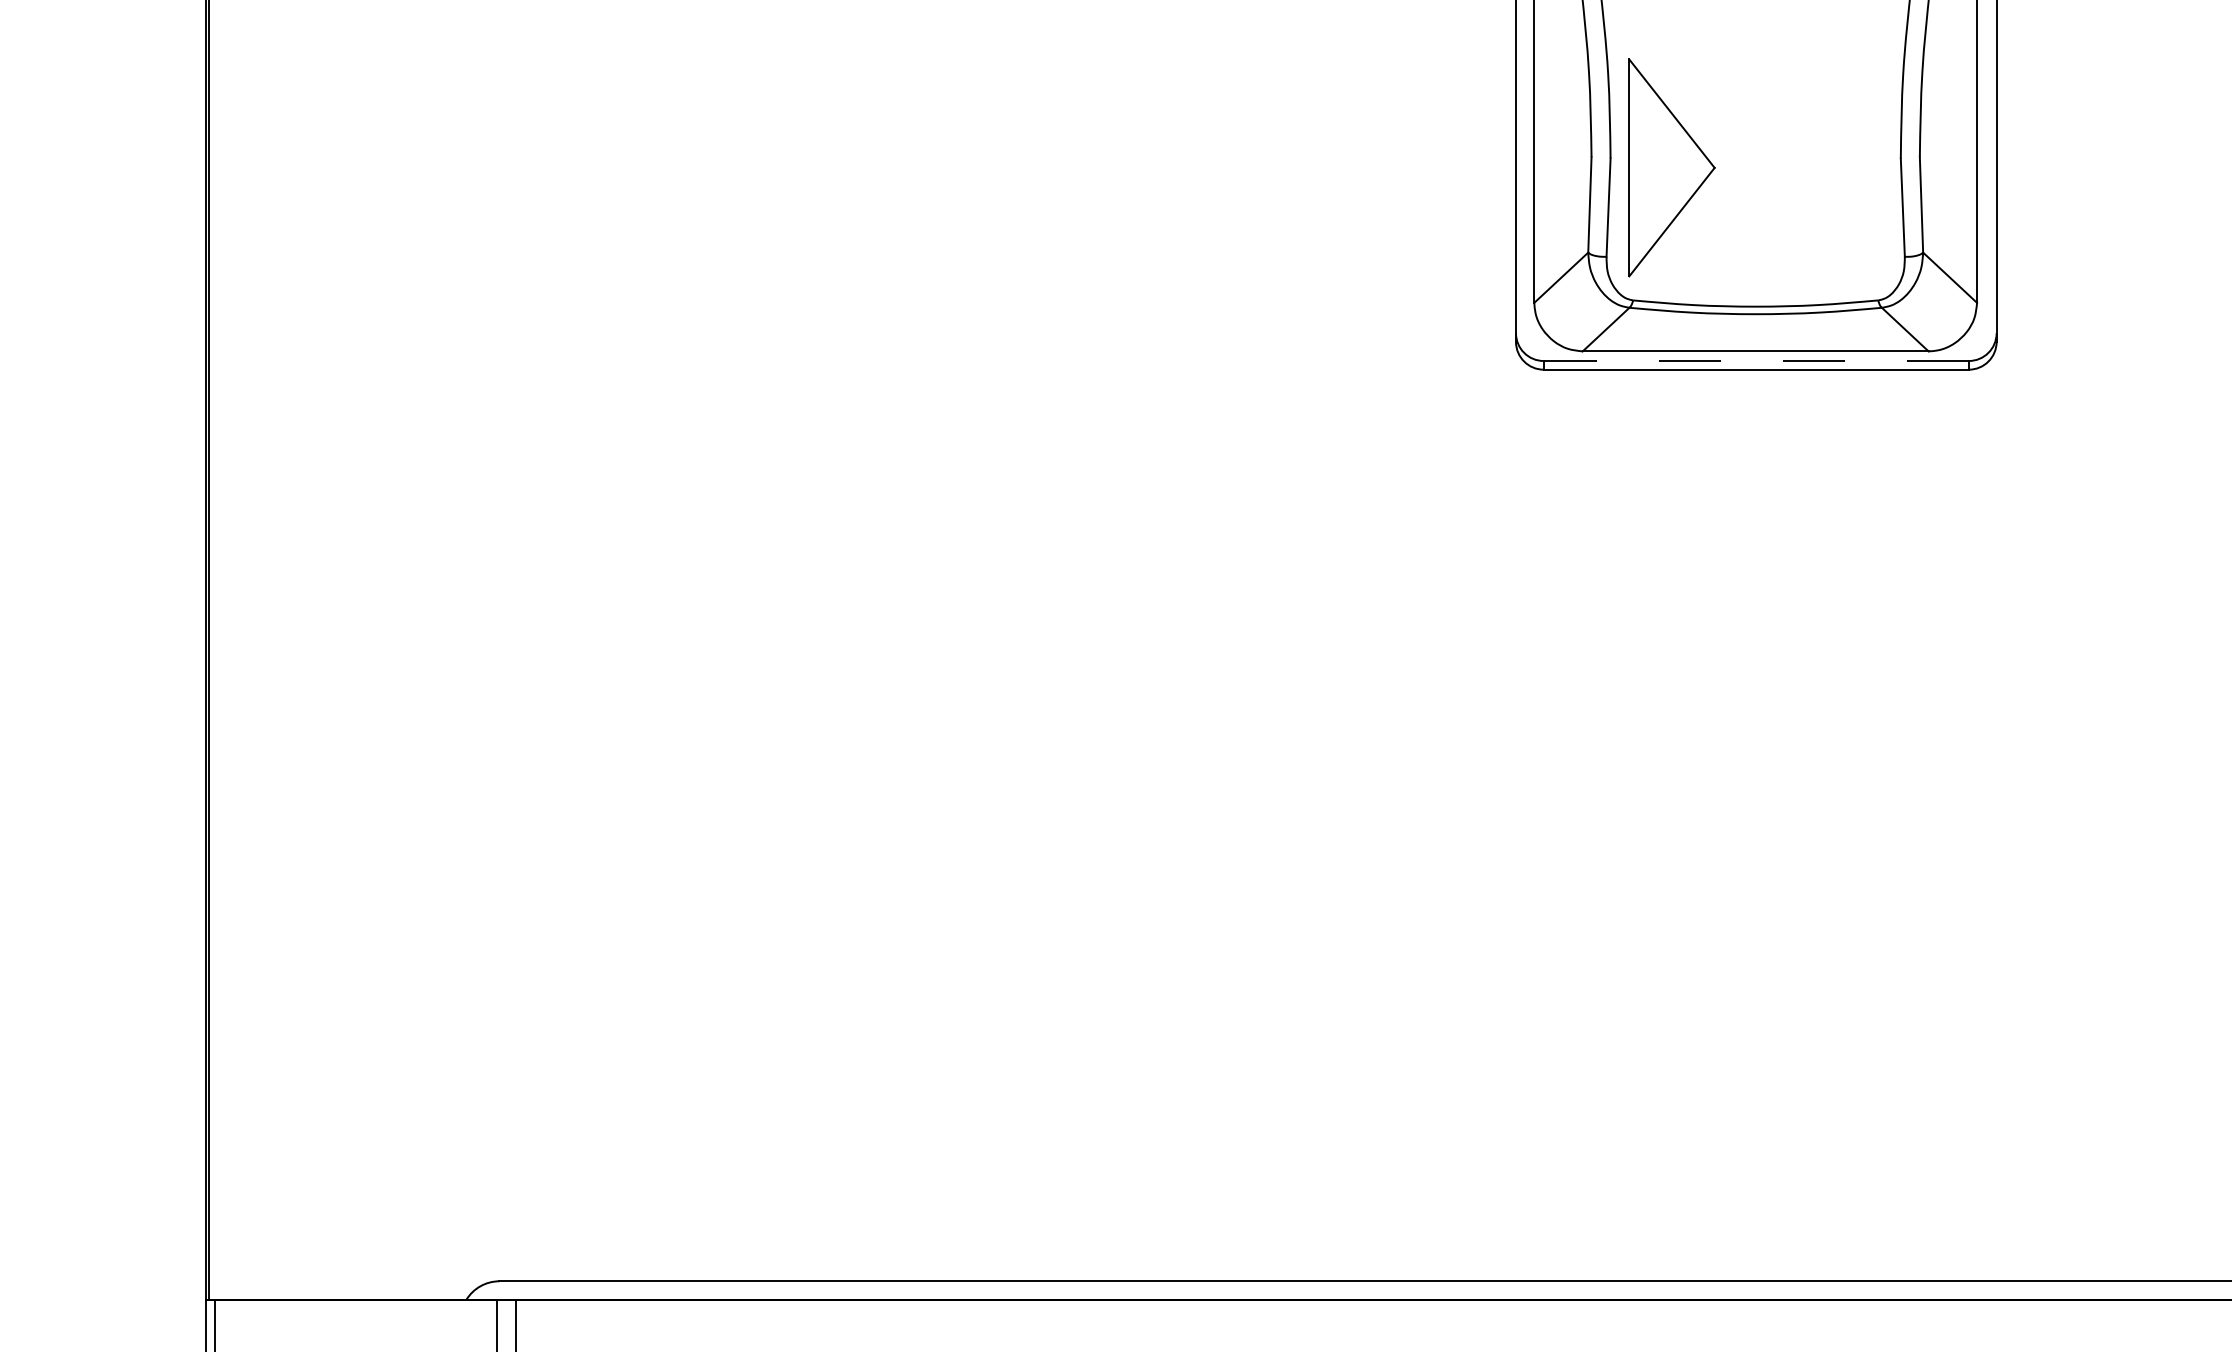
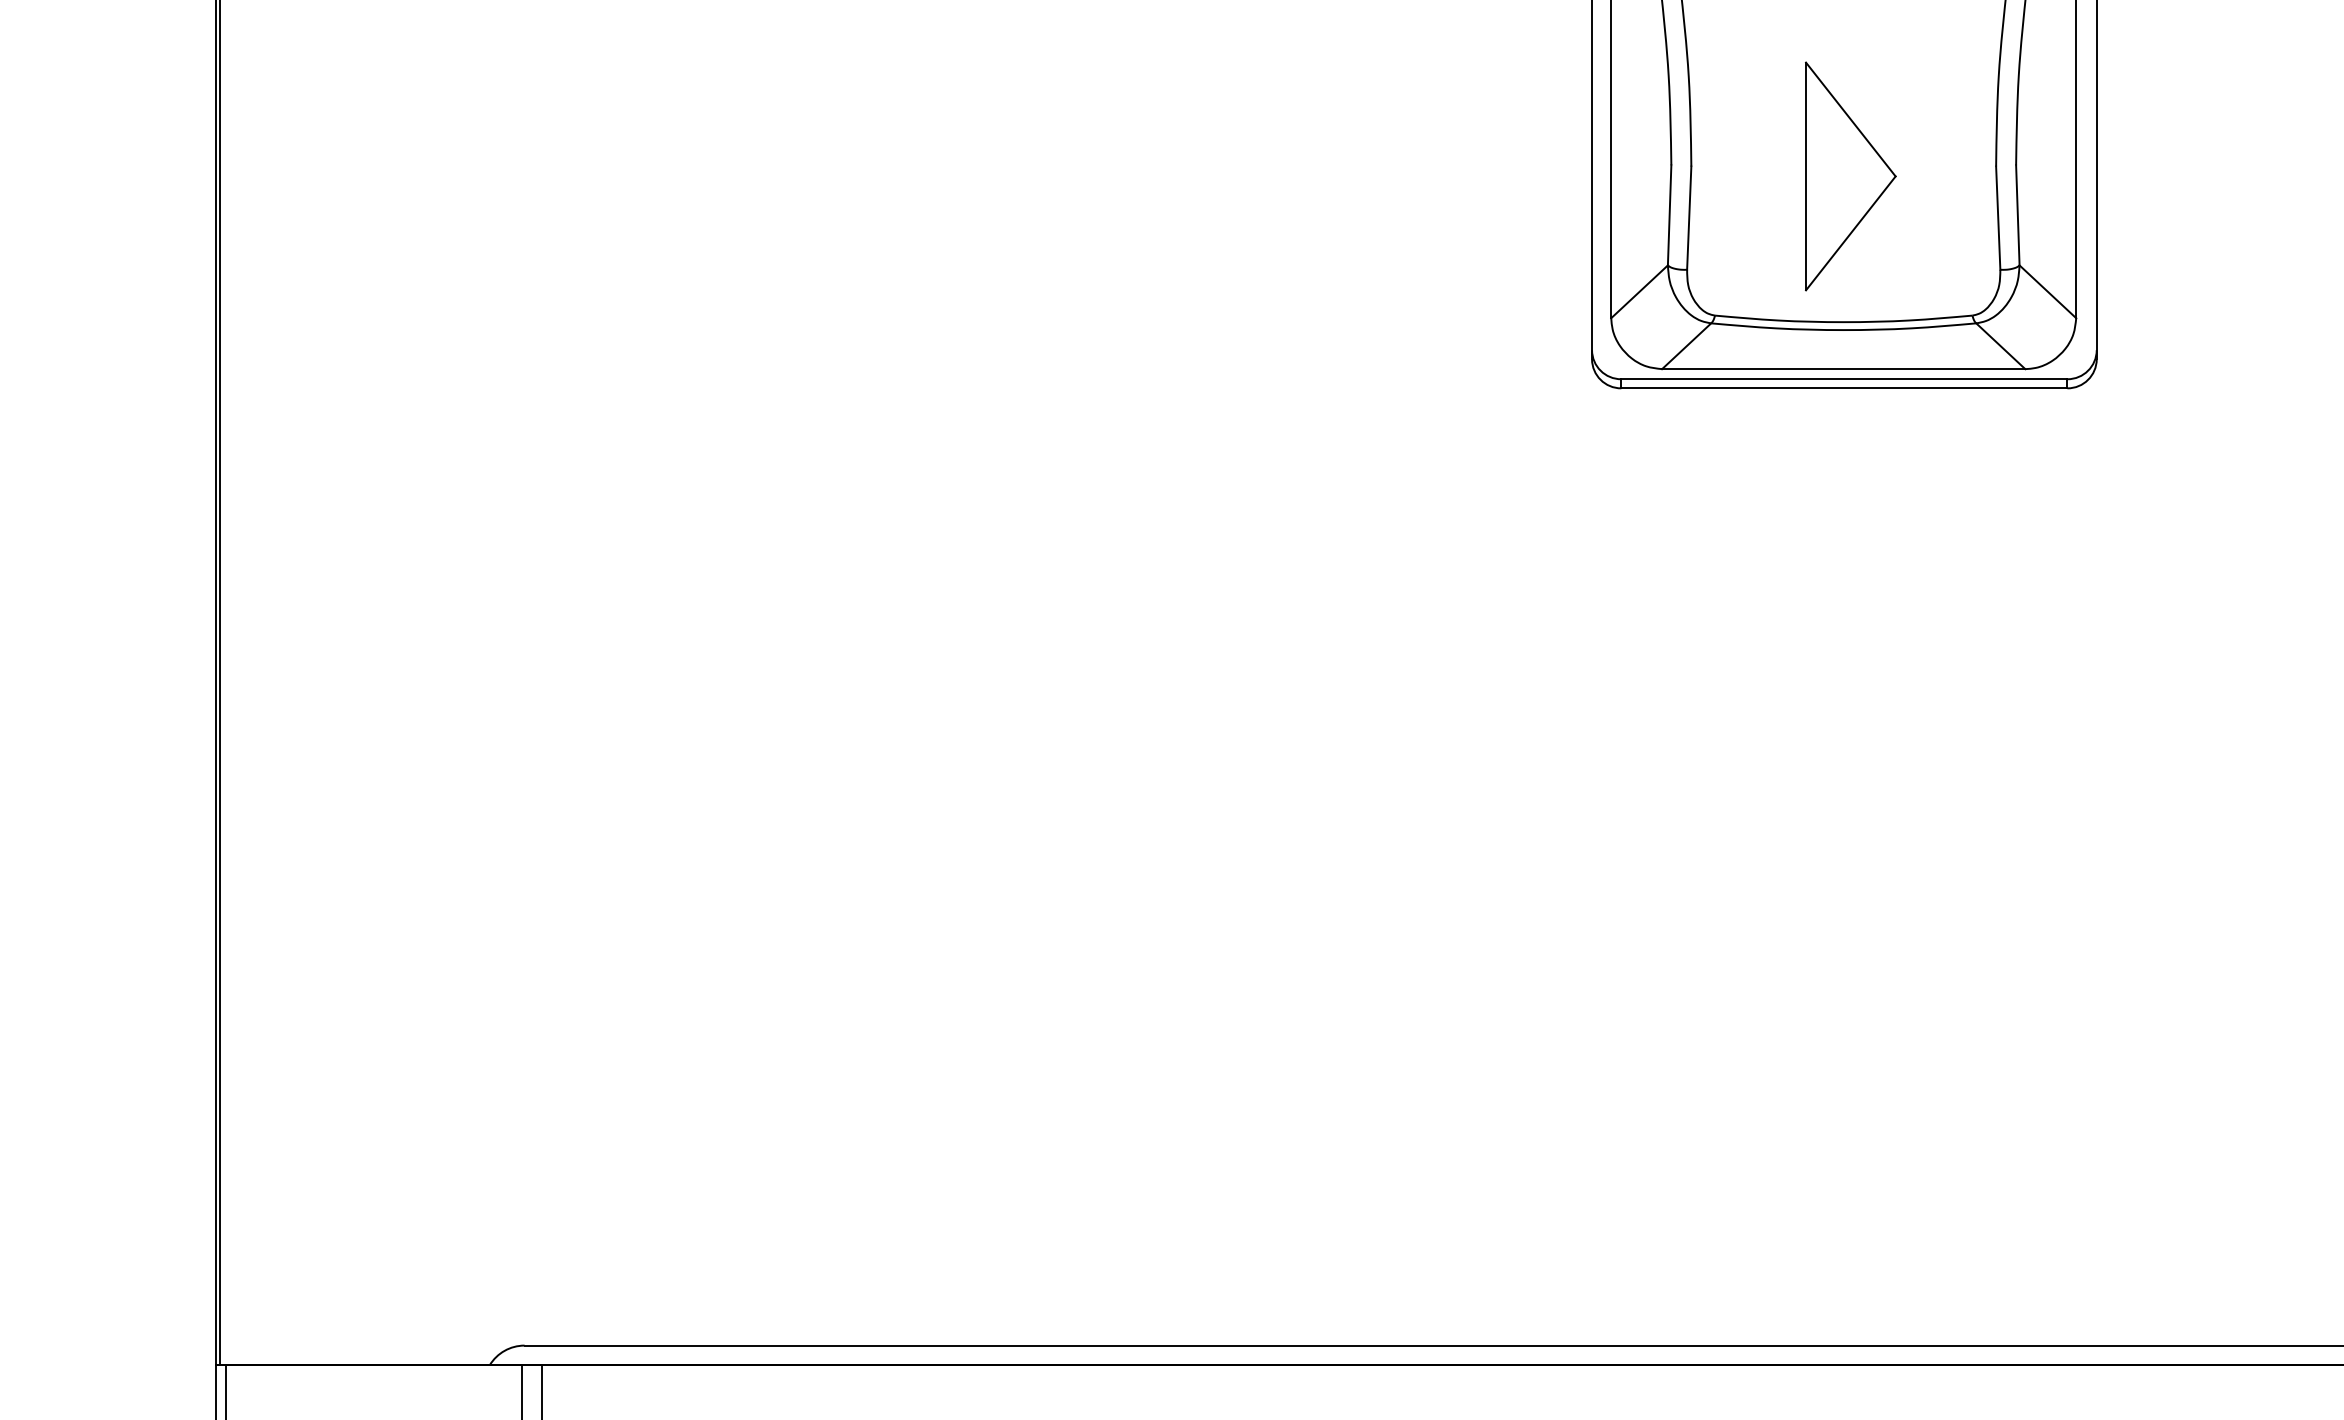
part: (1671, 167) -> (1850, 176), moved
line: (1755, 361) -> (1843, 379), dashed -> solid

